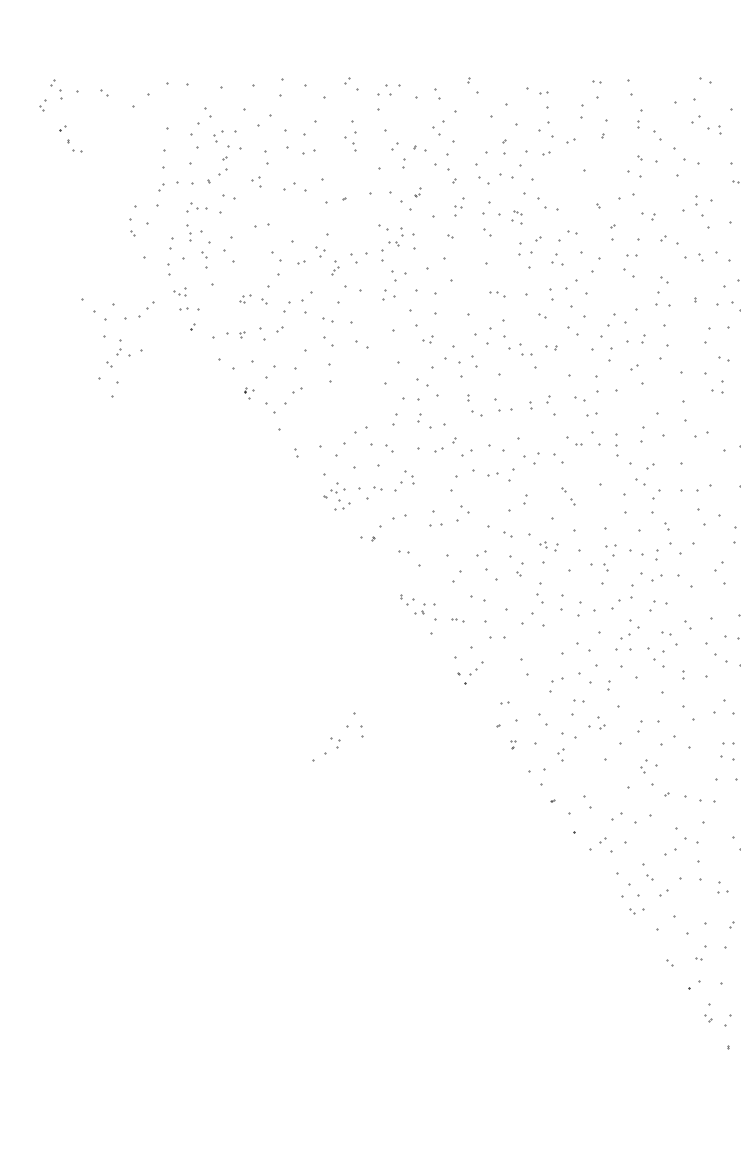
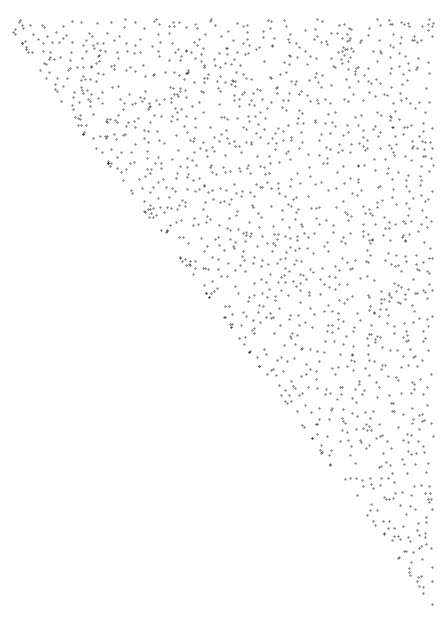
part: (350, 135) -> (156, 45), size x1.67
part: (118, 348) -> (49, 56), moved
part: (696, 487) -> (315, 207), size x0.62
part: (568, 496) -> (256, 211), size x1.67
part: (337, 737) -> (150, 168), moved

